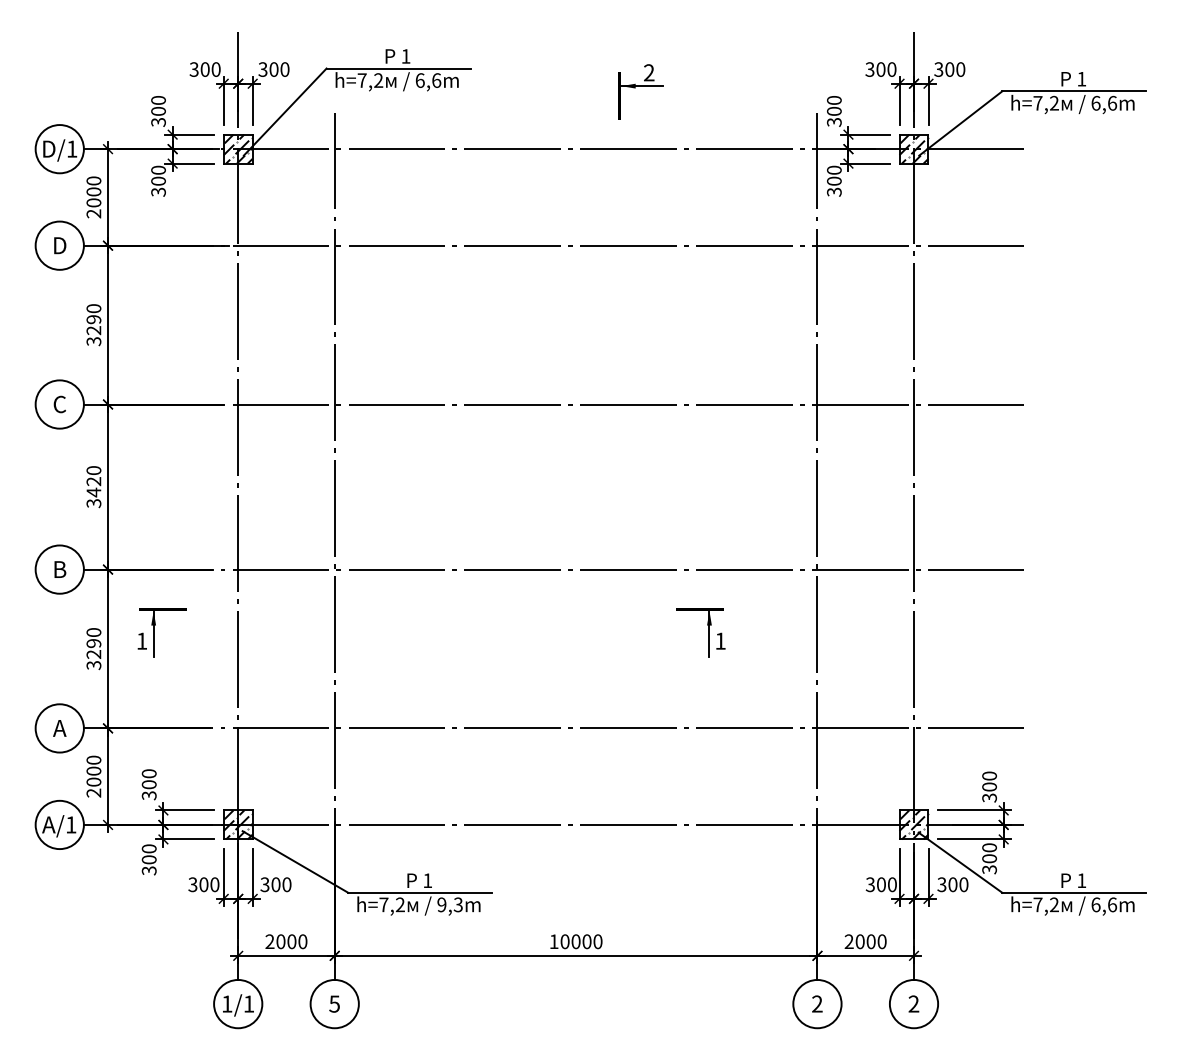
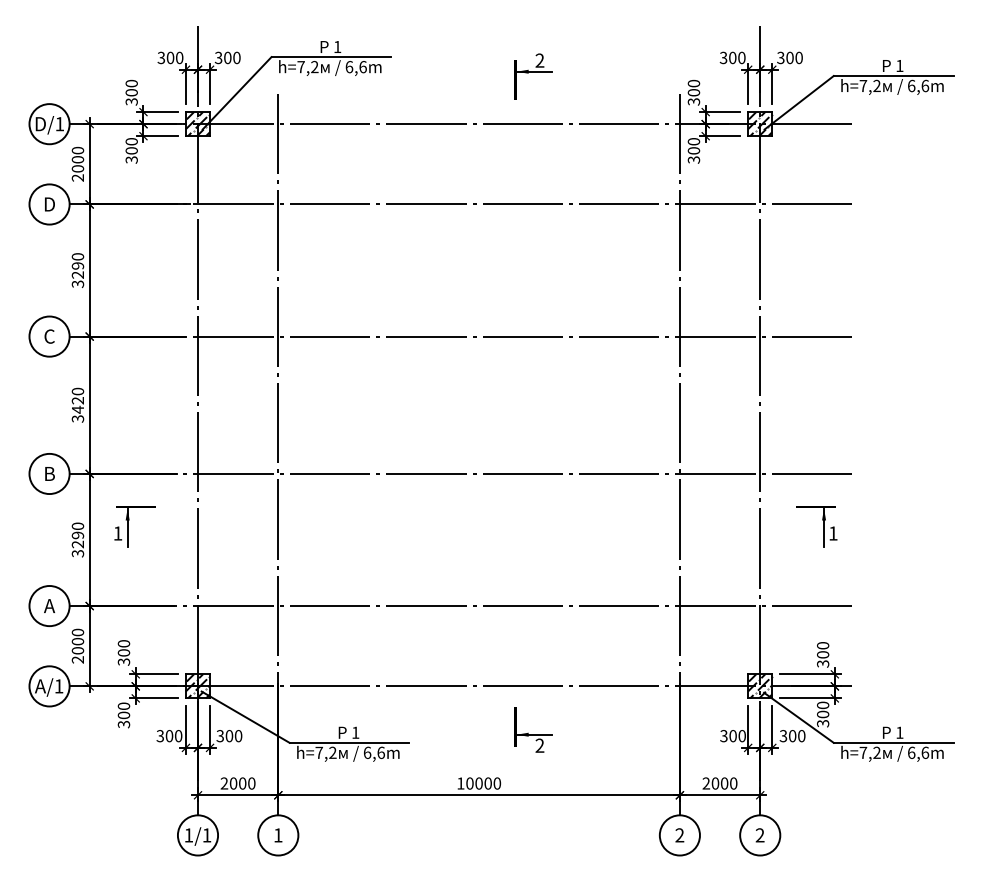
part: (708, 632) -> (823, 526), moved
part: (641, 876) -> (533, 729), added
text: (449, 904) -> (373, 752), 9,3m -> 6,6m
text: (333, 1004) -> (277, 835), 5 -> 1

